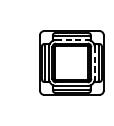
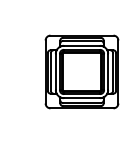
line: (72, 39) -> (82, 45), dashed -> solid
line: (95, 63) -> (108, 72), dashed -> solid

